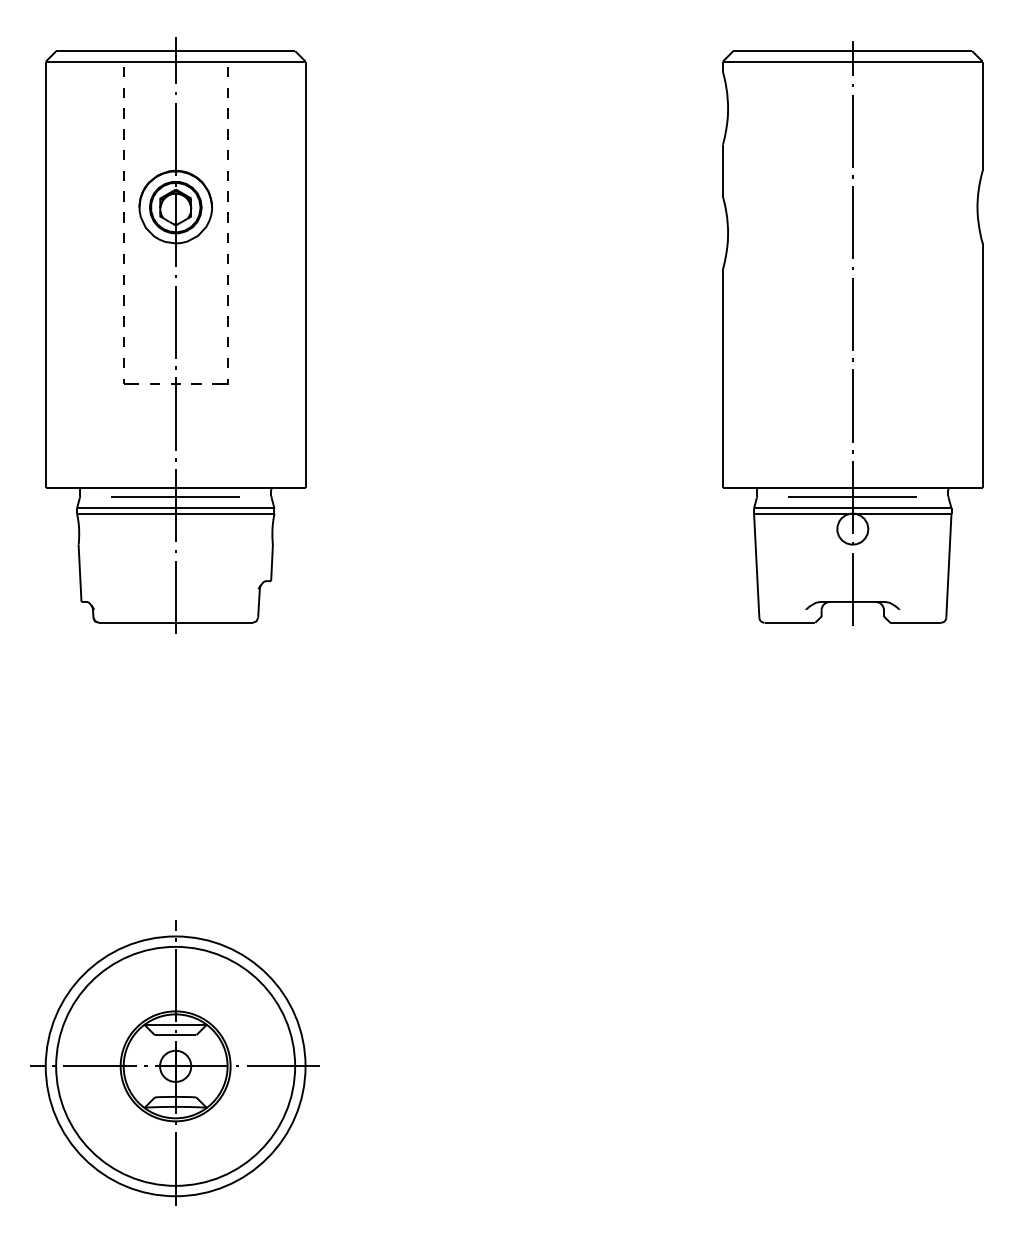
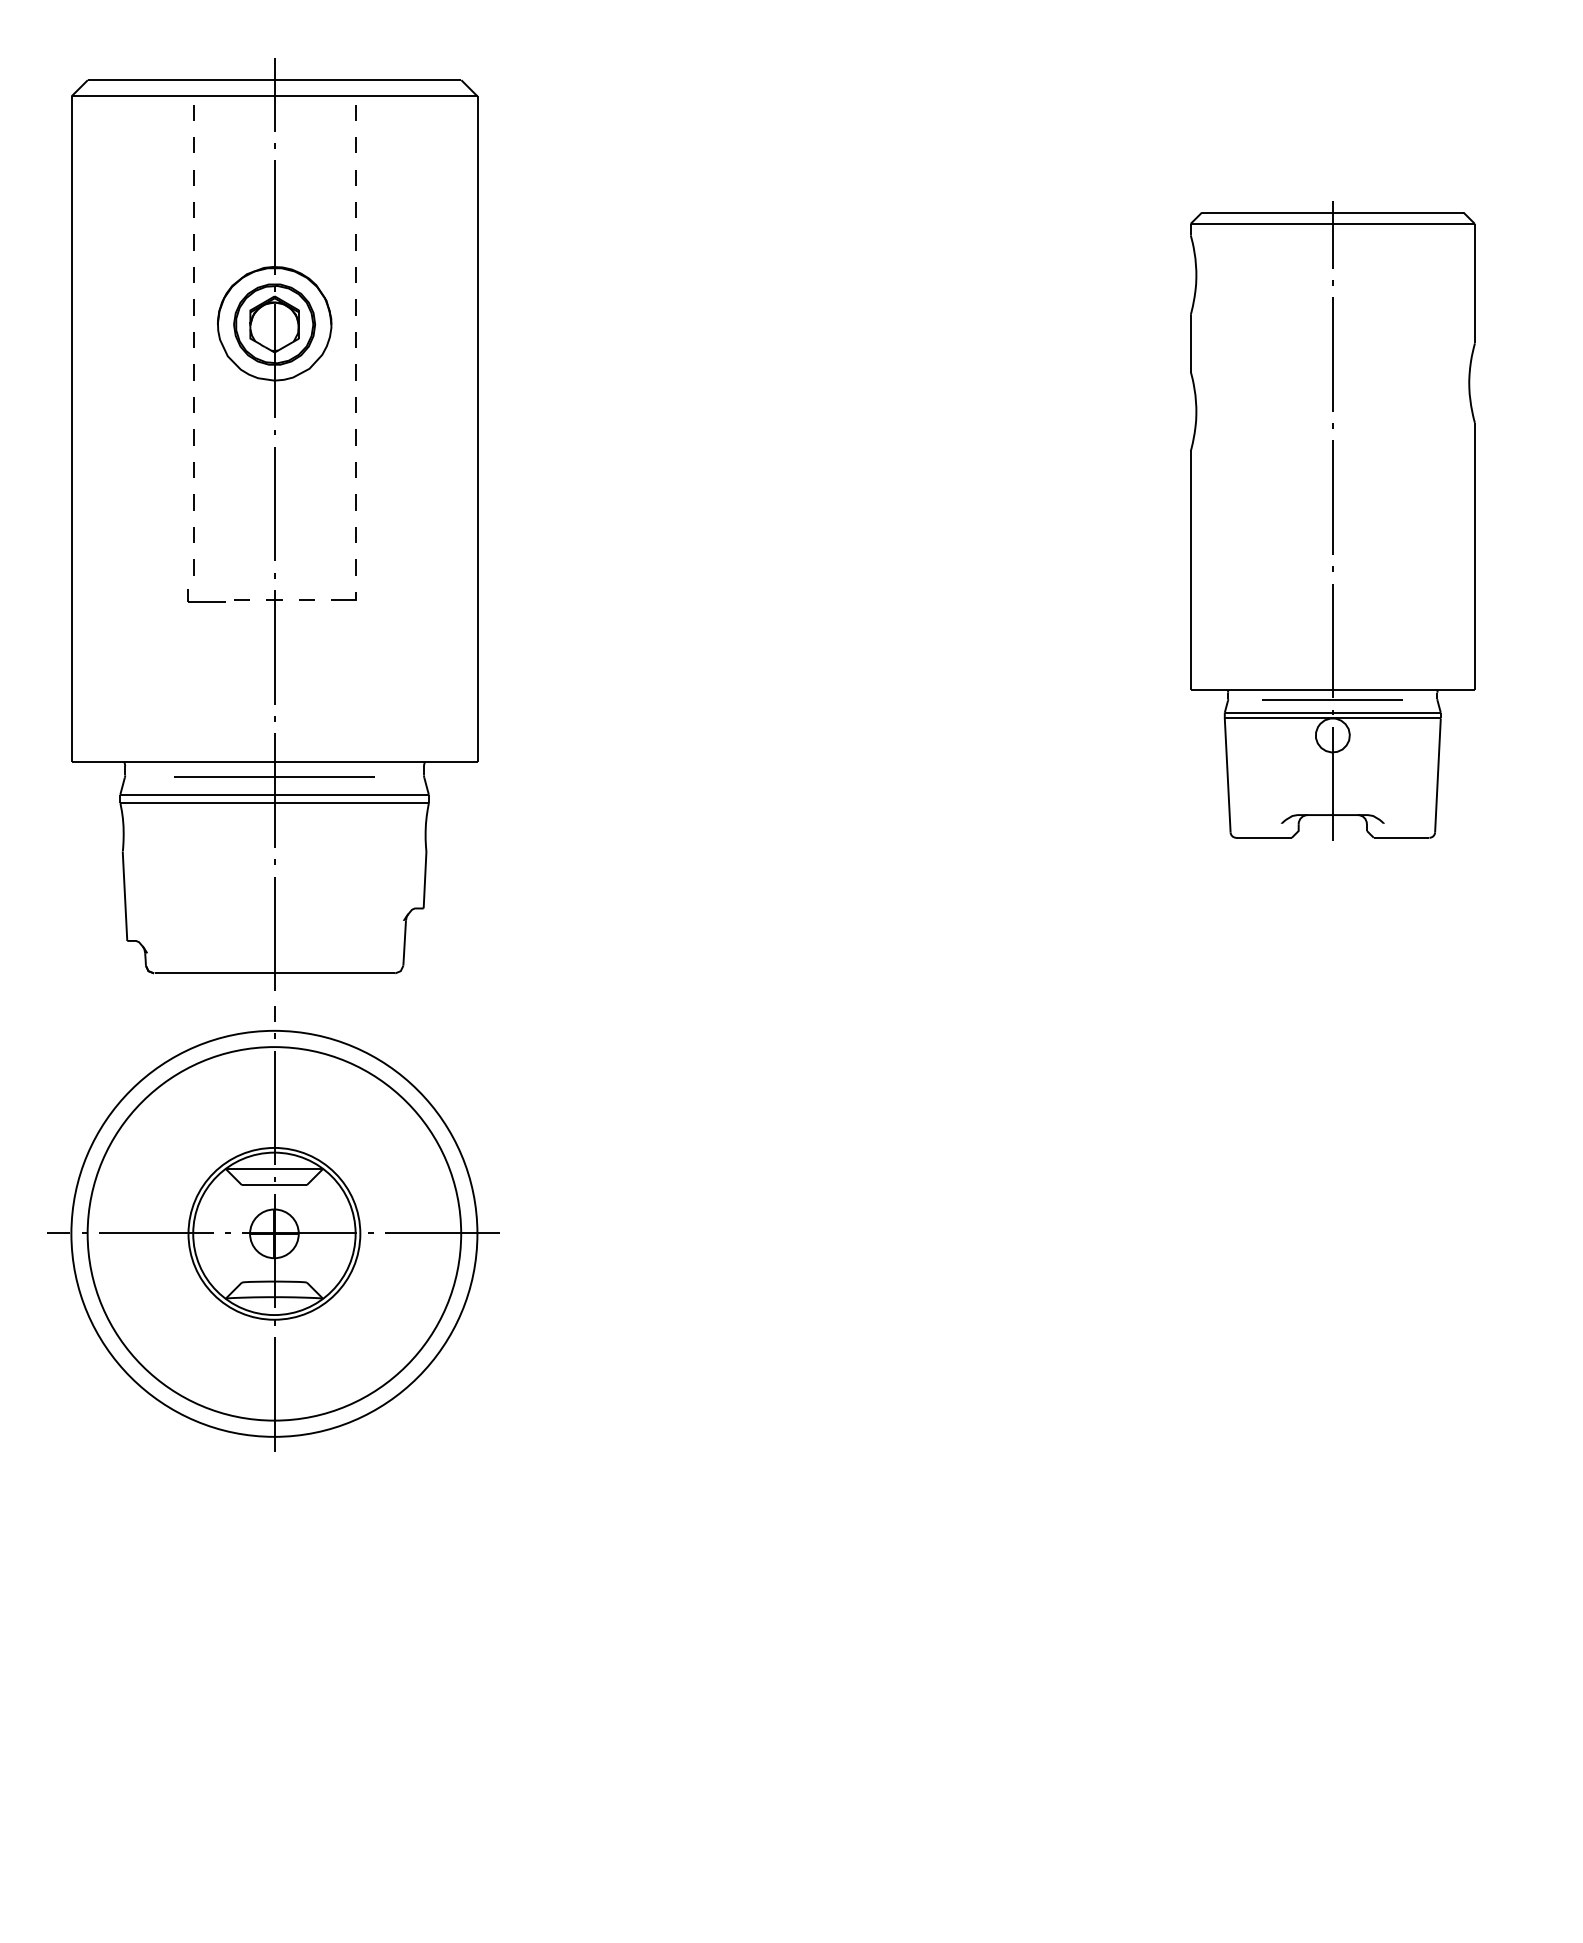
part: (852, 333) -> (1332, 521), size x0.7
part: (130, 381) -> (203, 596), size x1.6
part: (174, 1062) -> (272, 1227), moved

